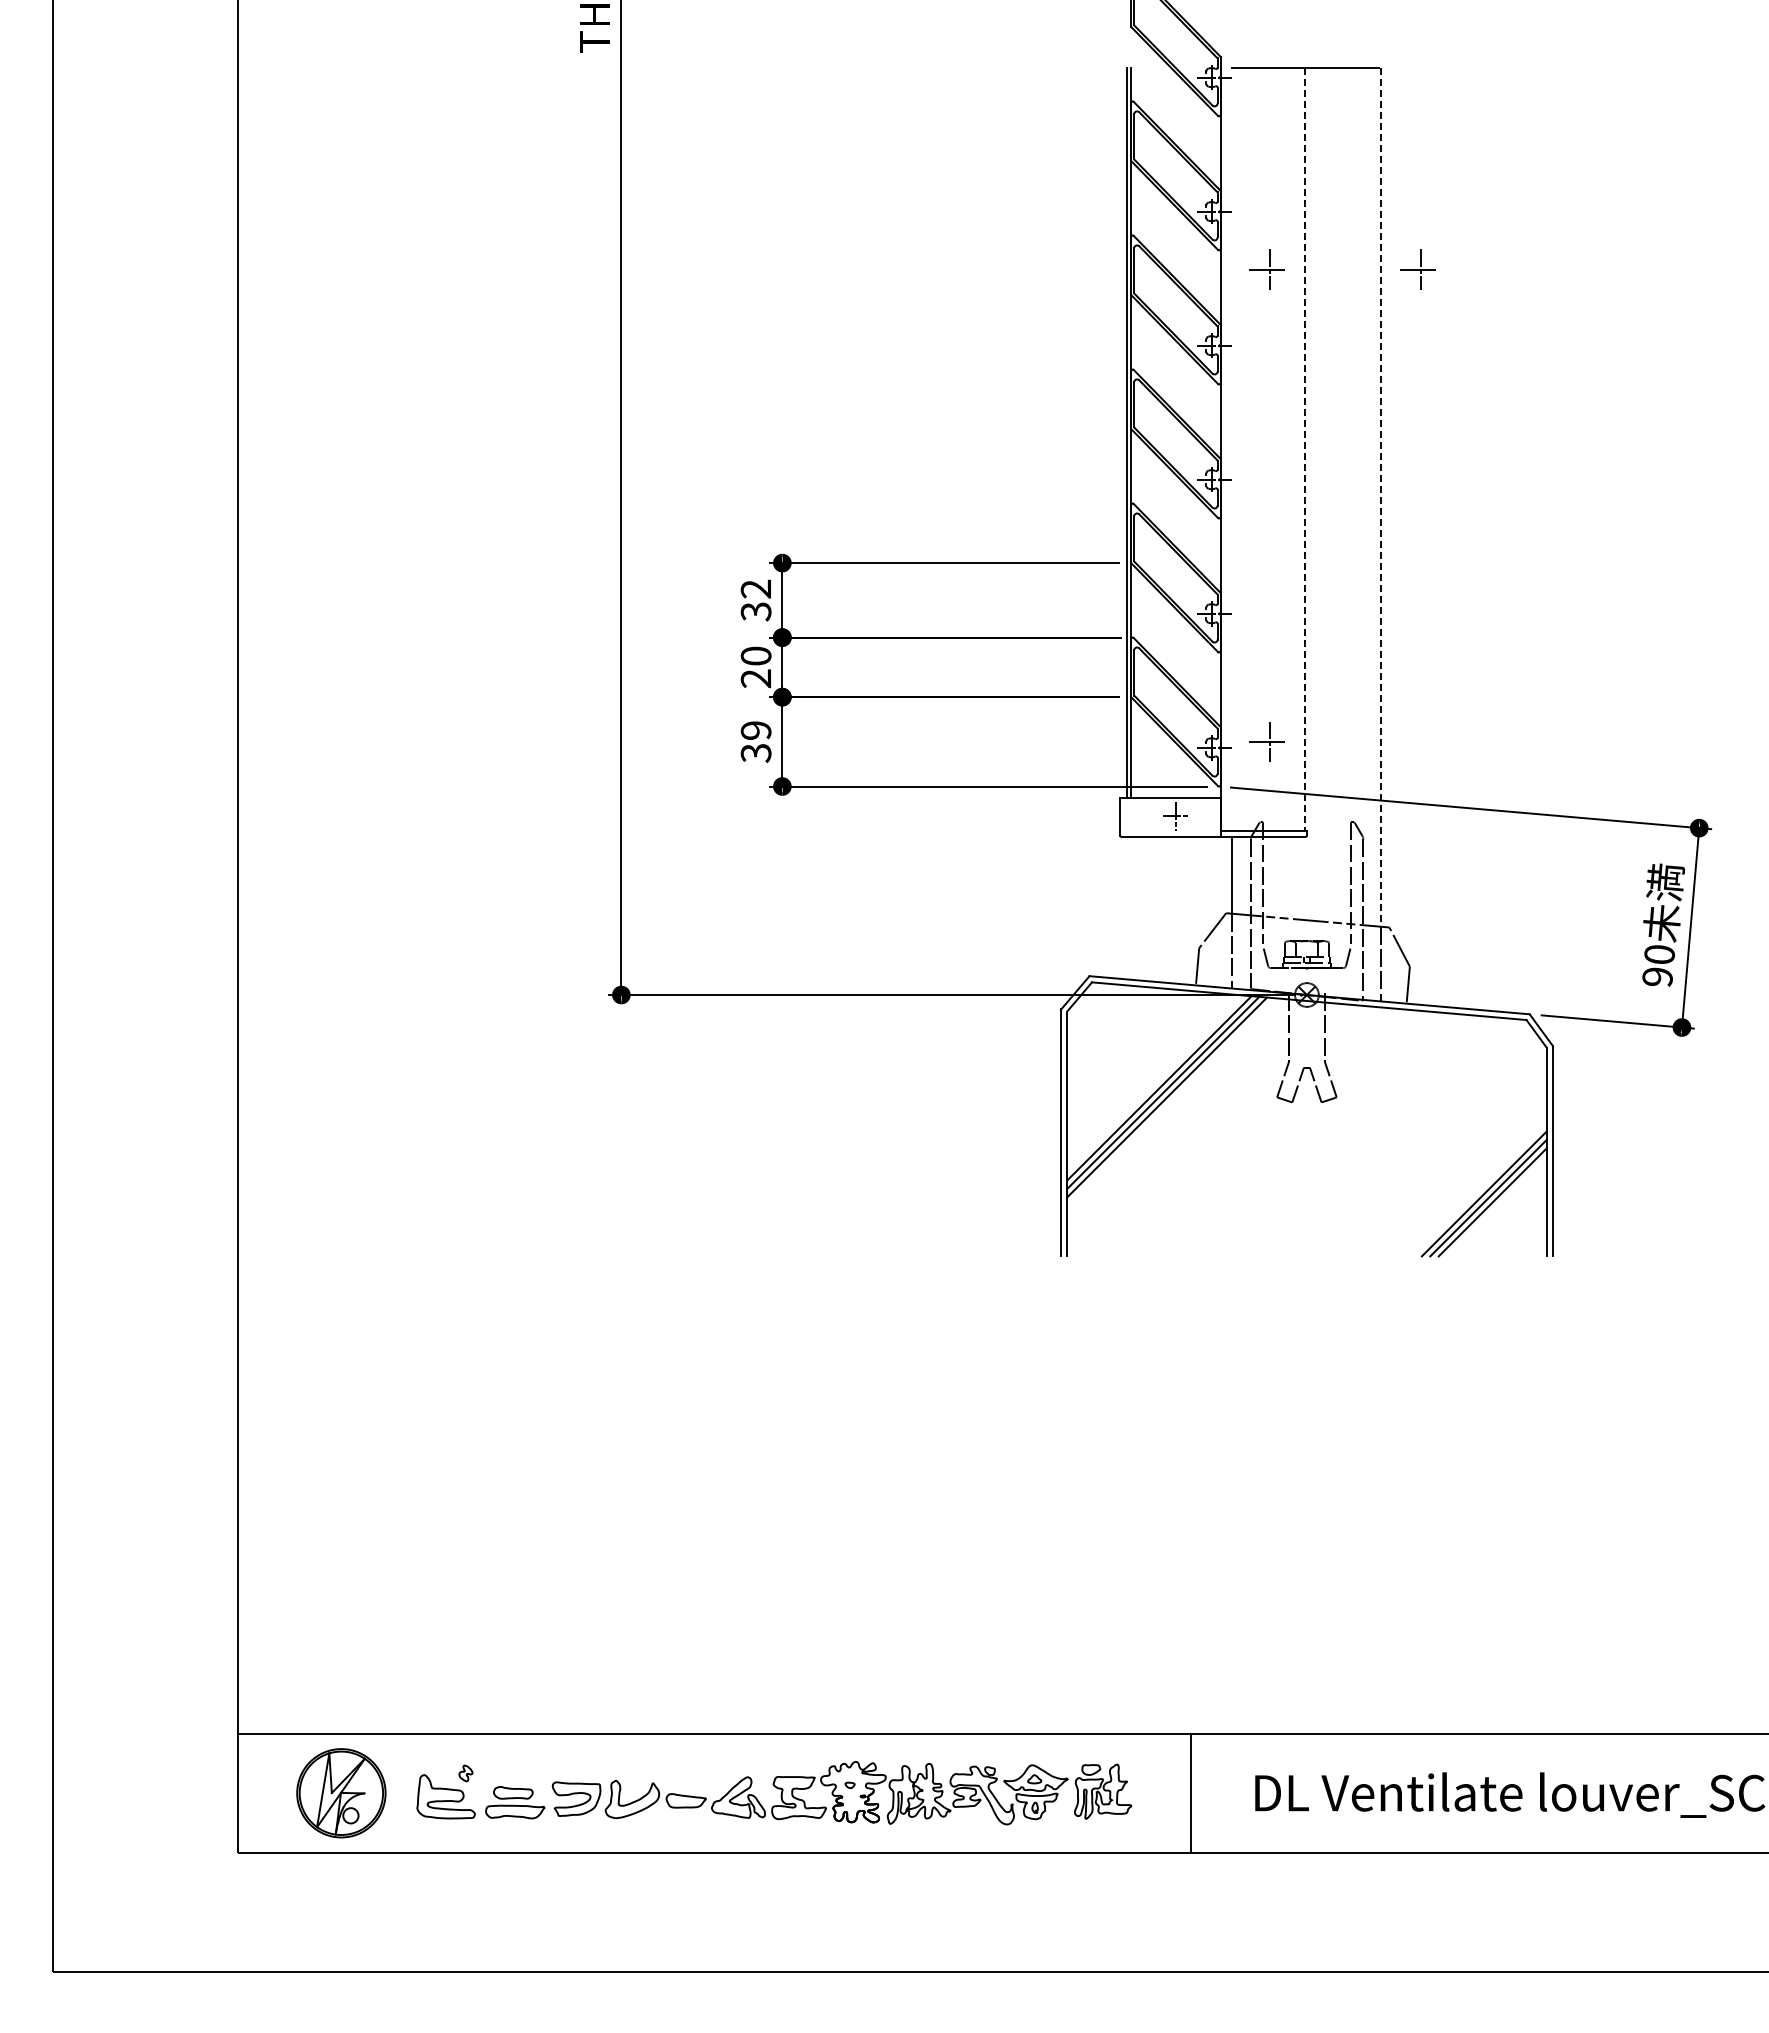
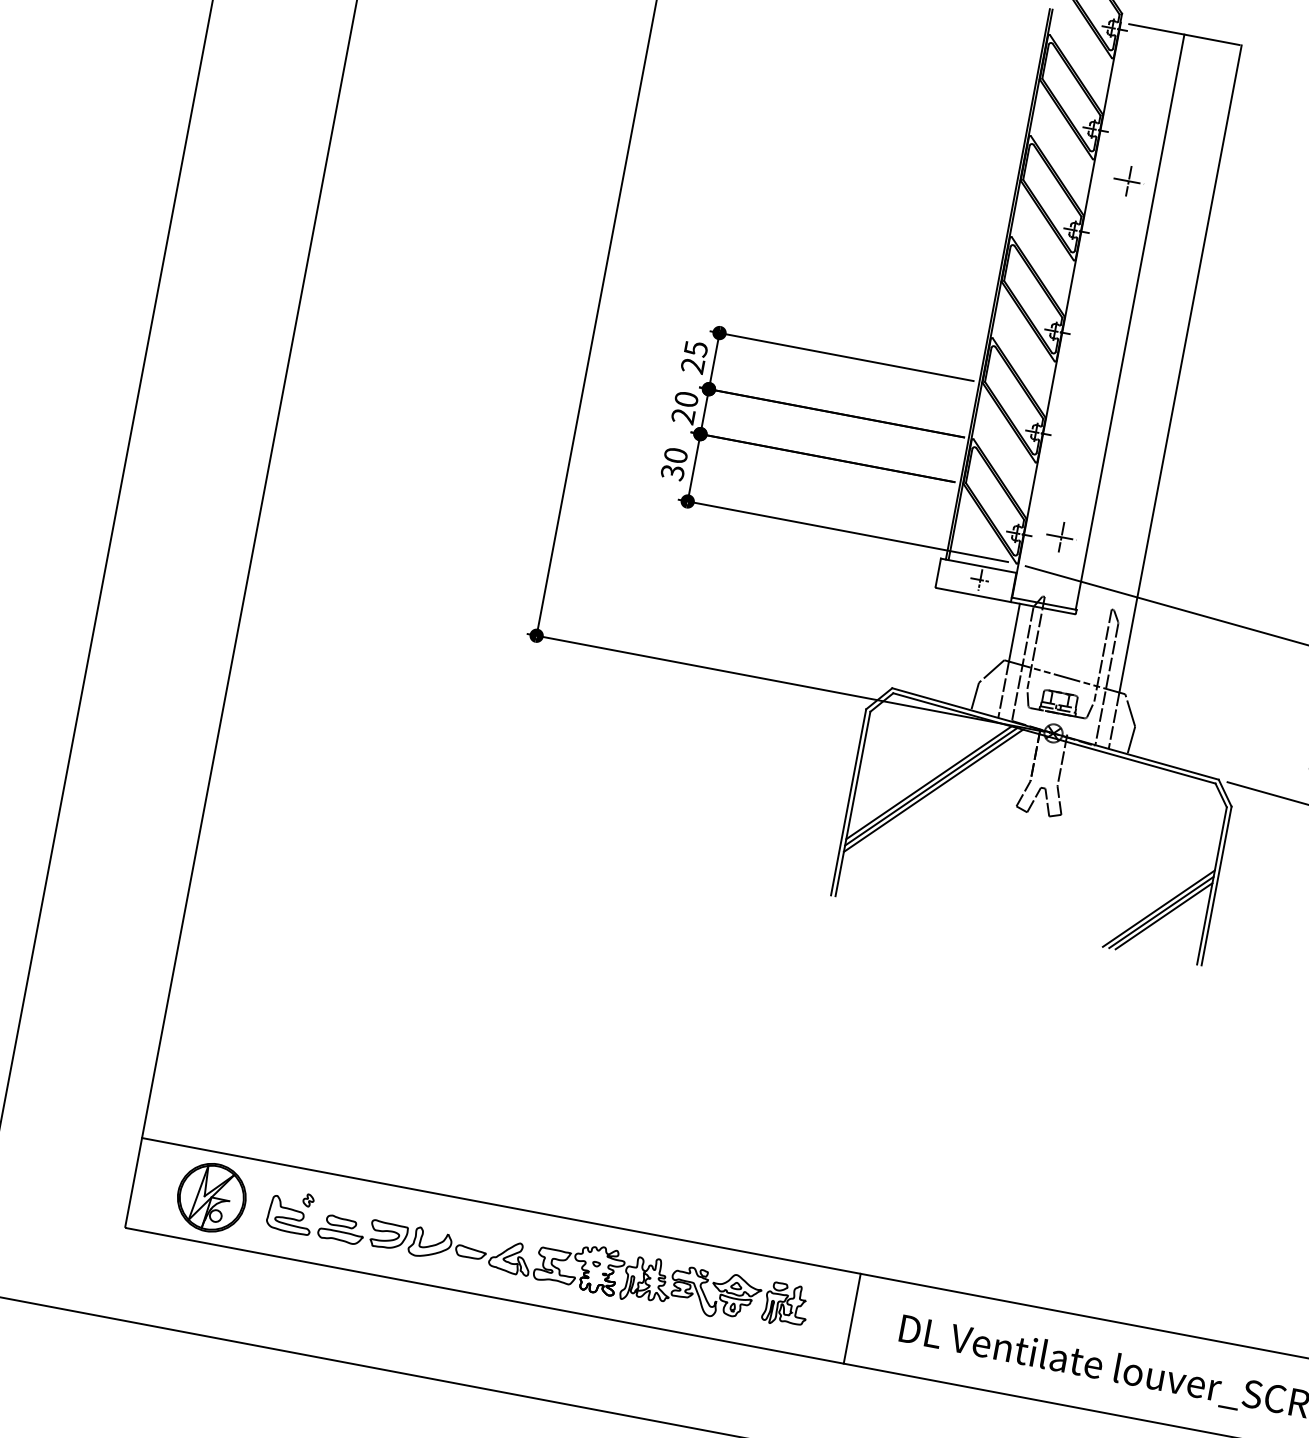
part: (1417, 269) -> (1240, 202), removed
line: (1305, 450) -> (1130, 322), dashed -> solid
line: (1381, 498) -> (1180, 369), dashed -> solid
text: (755, 600) -> (693, 357), 32 -> 25
text: (755, 730) -> (675, 455), 39 -> 30

